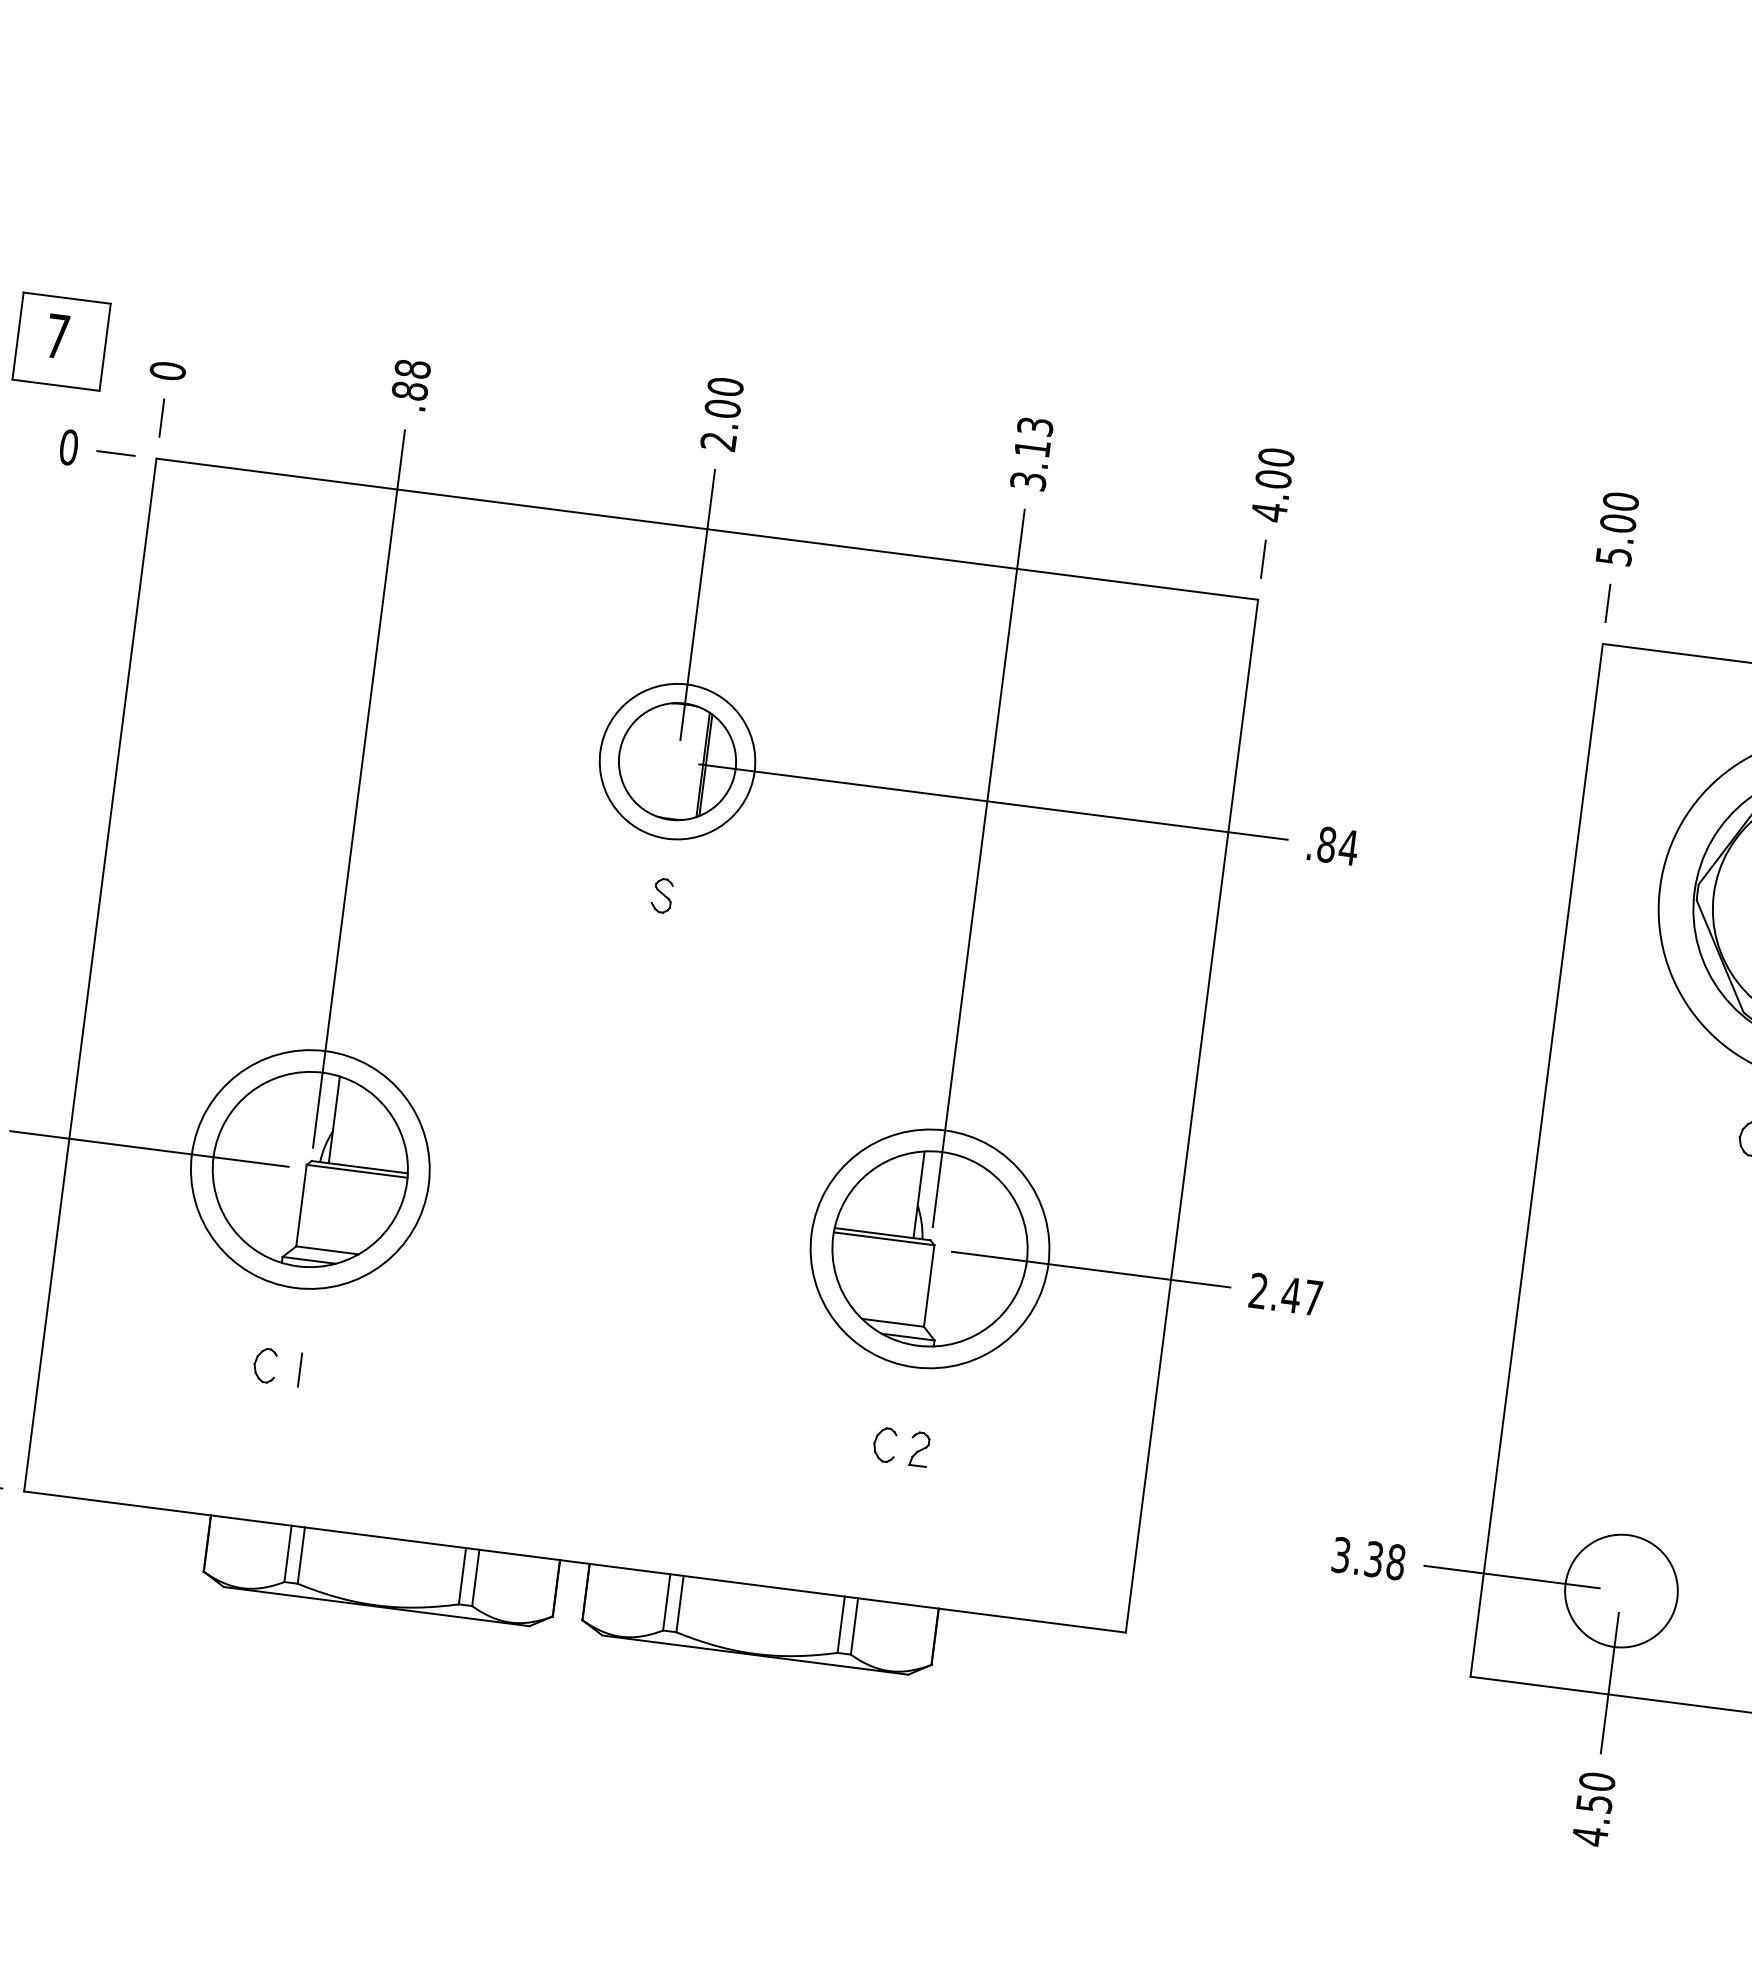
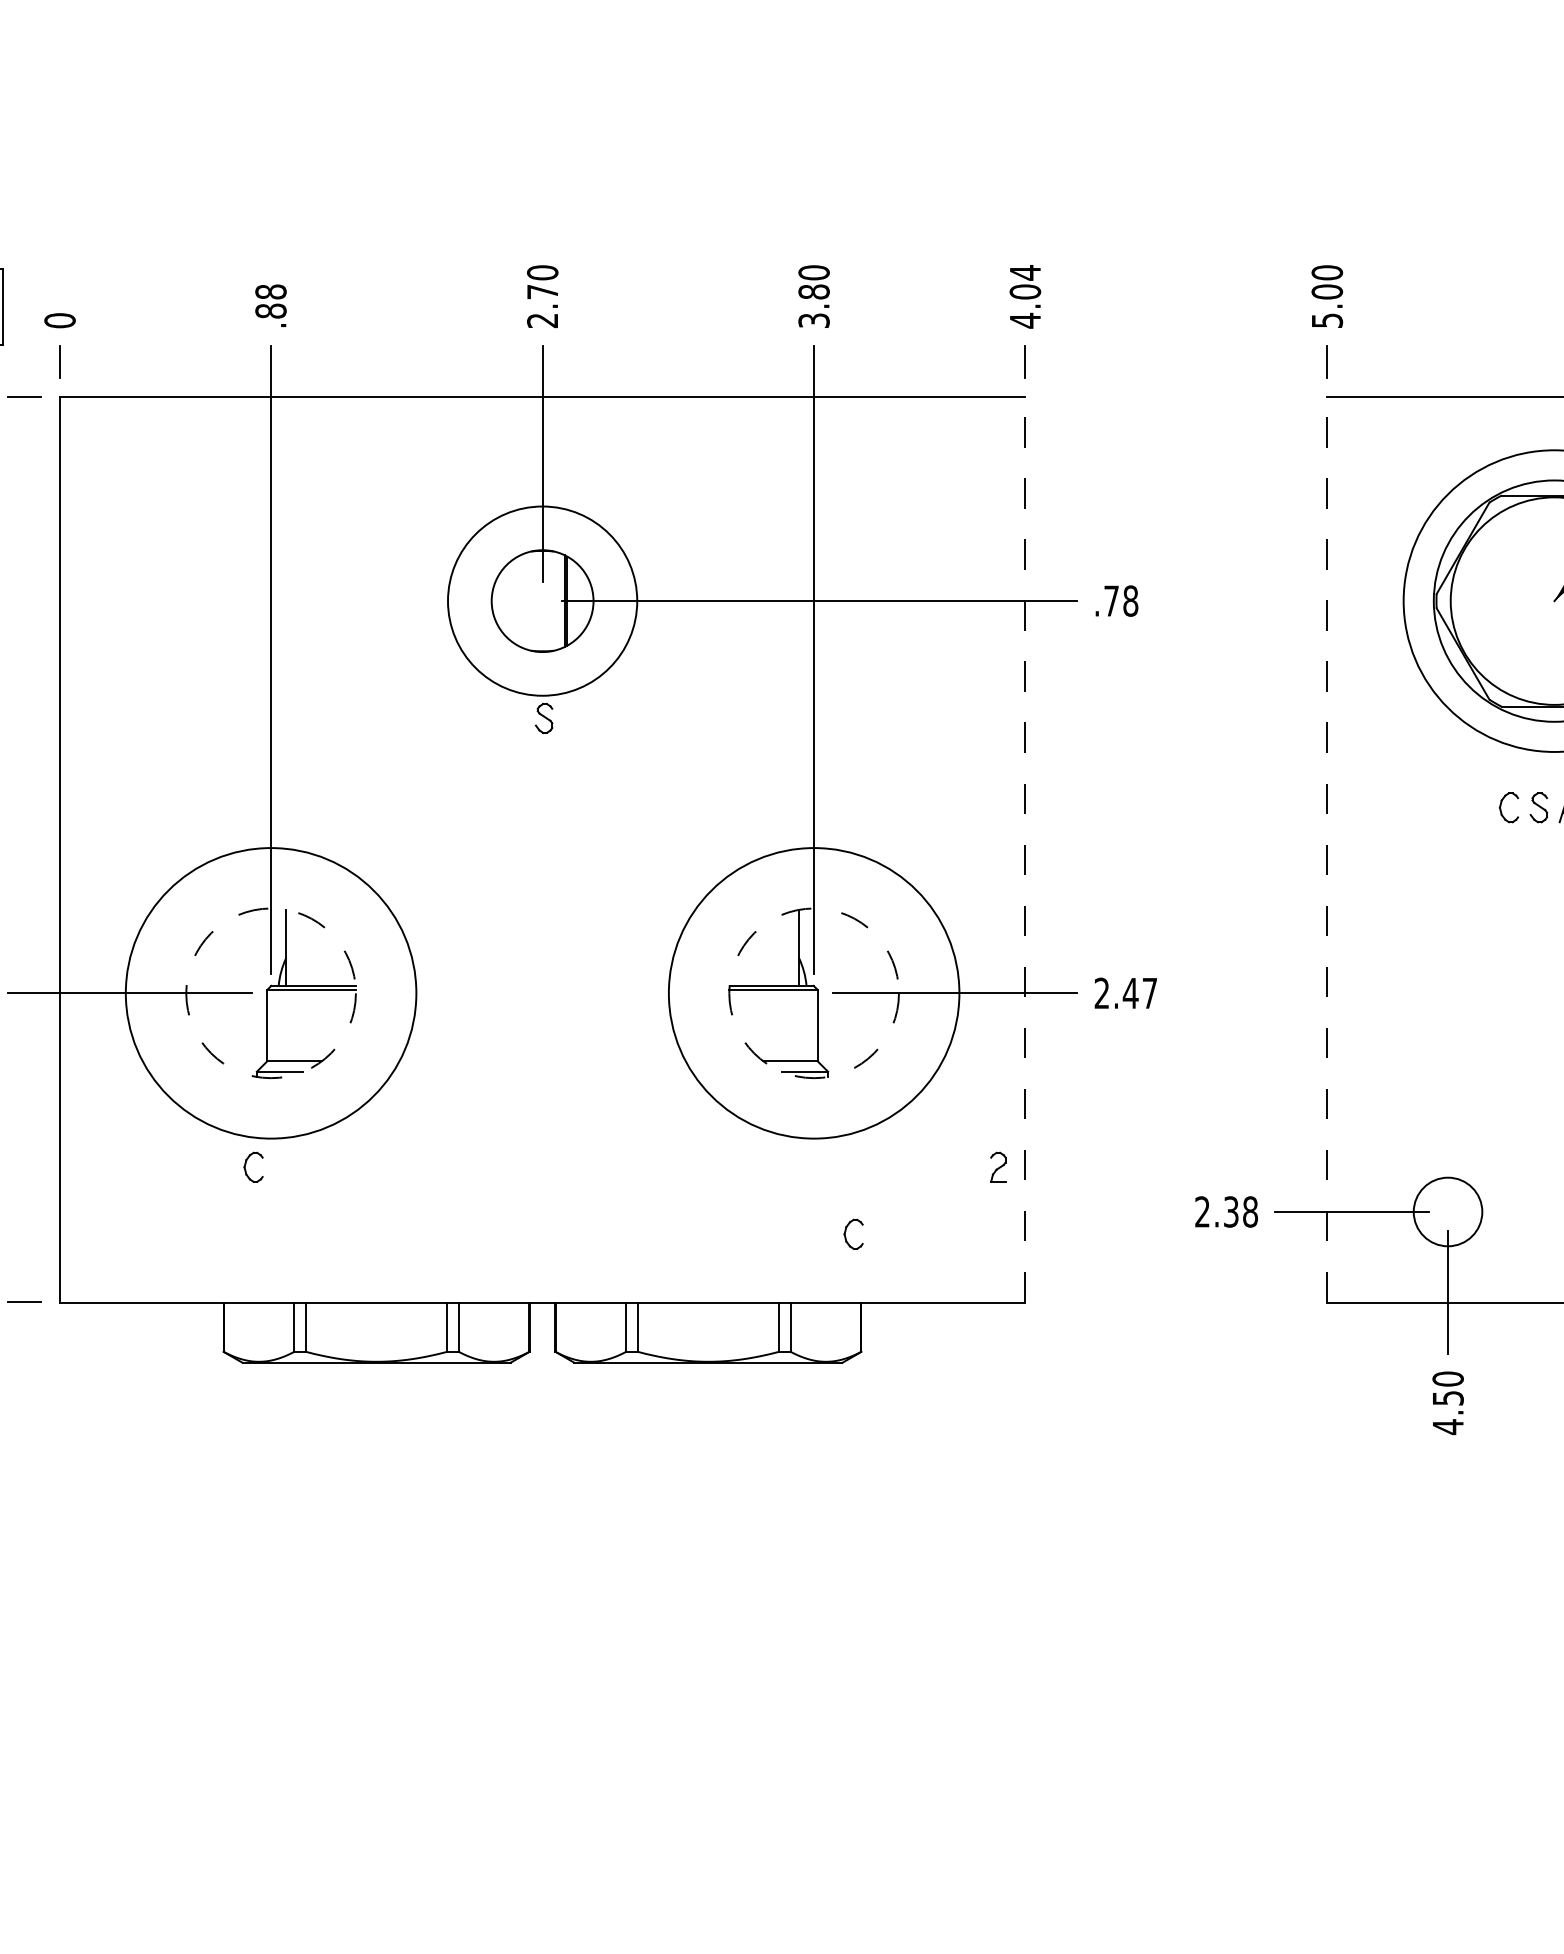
text: (722, 408) -> (542, 291), 2.00 -> 2.70
text: (1033, 437) -> (813, 282), 3.13 -> 3.80
text: (1276, 457) -> (1025, 272), 4.00 -> 4.04
circle: (677, 760) -> (542, 600), size x1.4
text: (1338, 845) -> (1121, 600), .84 -> .78
line: (1192, 1115) -> (1025, 849), solid -> dashed
line: (1536, 1159) -> (1327, 849), solid -> dashed
circle: (309, 1169) -> (270, 993), size x1.4
circle: (309, 1169) -> (270, 993), solid -> dashed
circle: (929, 1249) -> (813, 993), size x1.4
circle: (929, 1249) -> (813, 993), solid -> dashed
line: (300, 1369) -> (284, 1166), removed
part: (876, 1440) -> (846, 1231), moved
part: (919, 1448) -> (998, 1166), moved
text: (1341, 1554) -> (1202, 1211), 3.38 -> 2.38
circle: (1622, 1590) -> (1448, 1211), size x0.7

